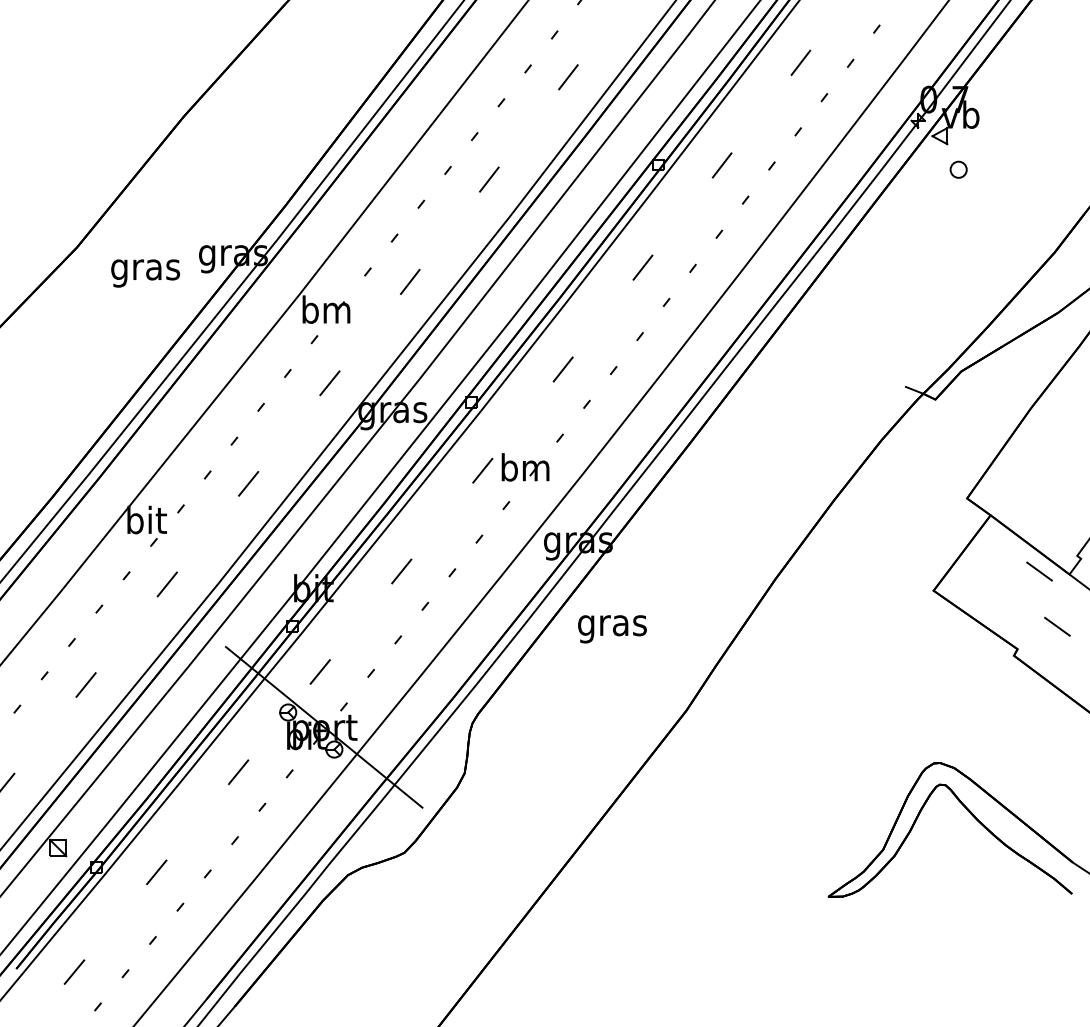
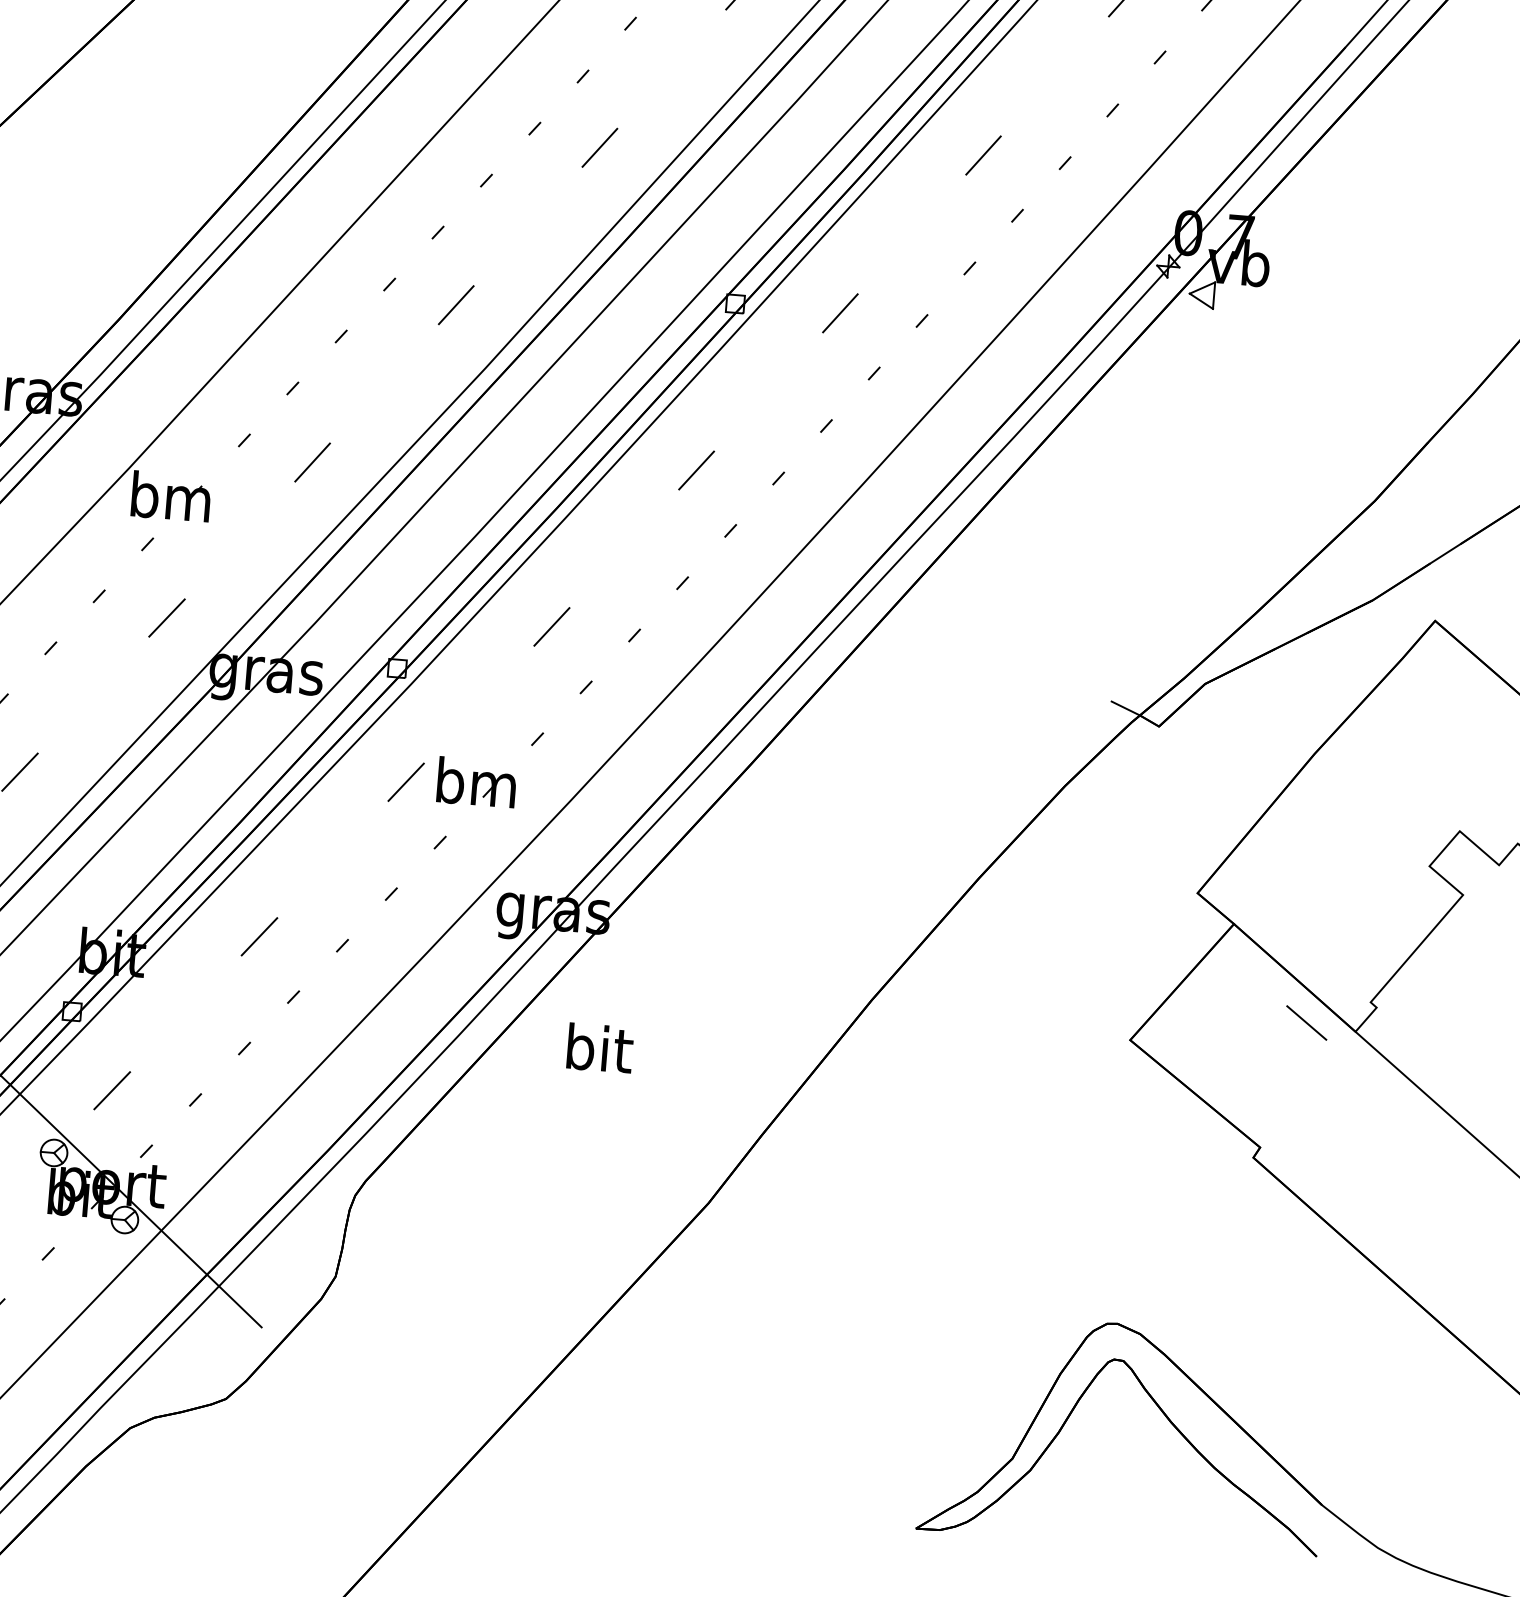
part: (958, 169) -> (1227, 351), removed
text: (612, 625) -> (598, 1053), gras -> bit
line: (1057, 626) -> (1328, 1115), removed

